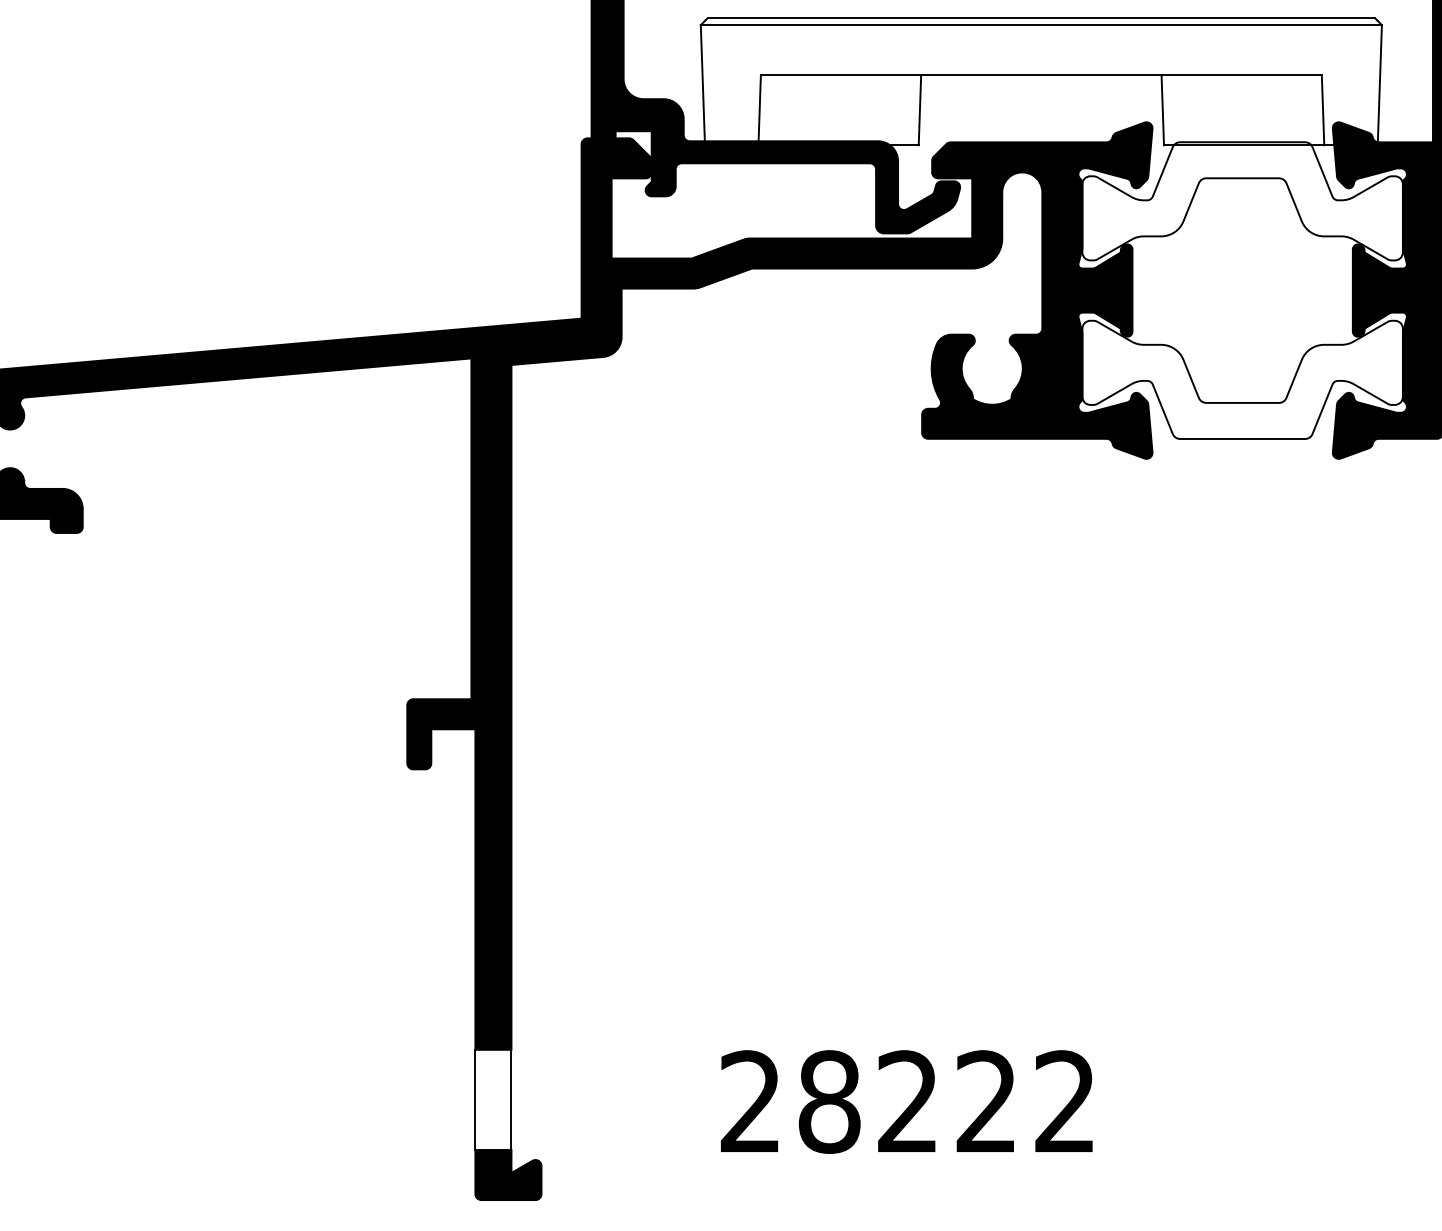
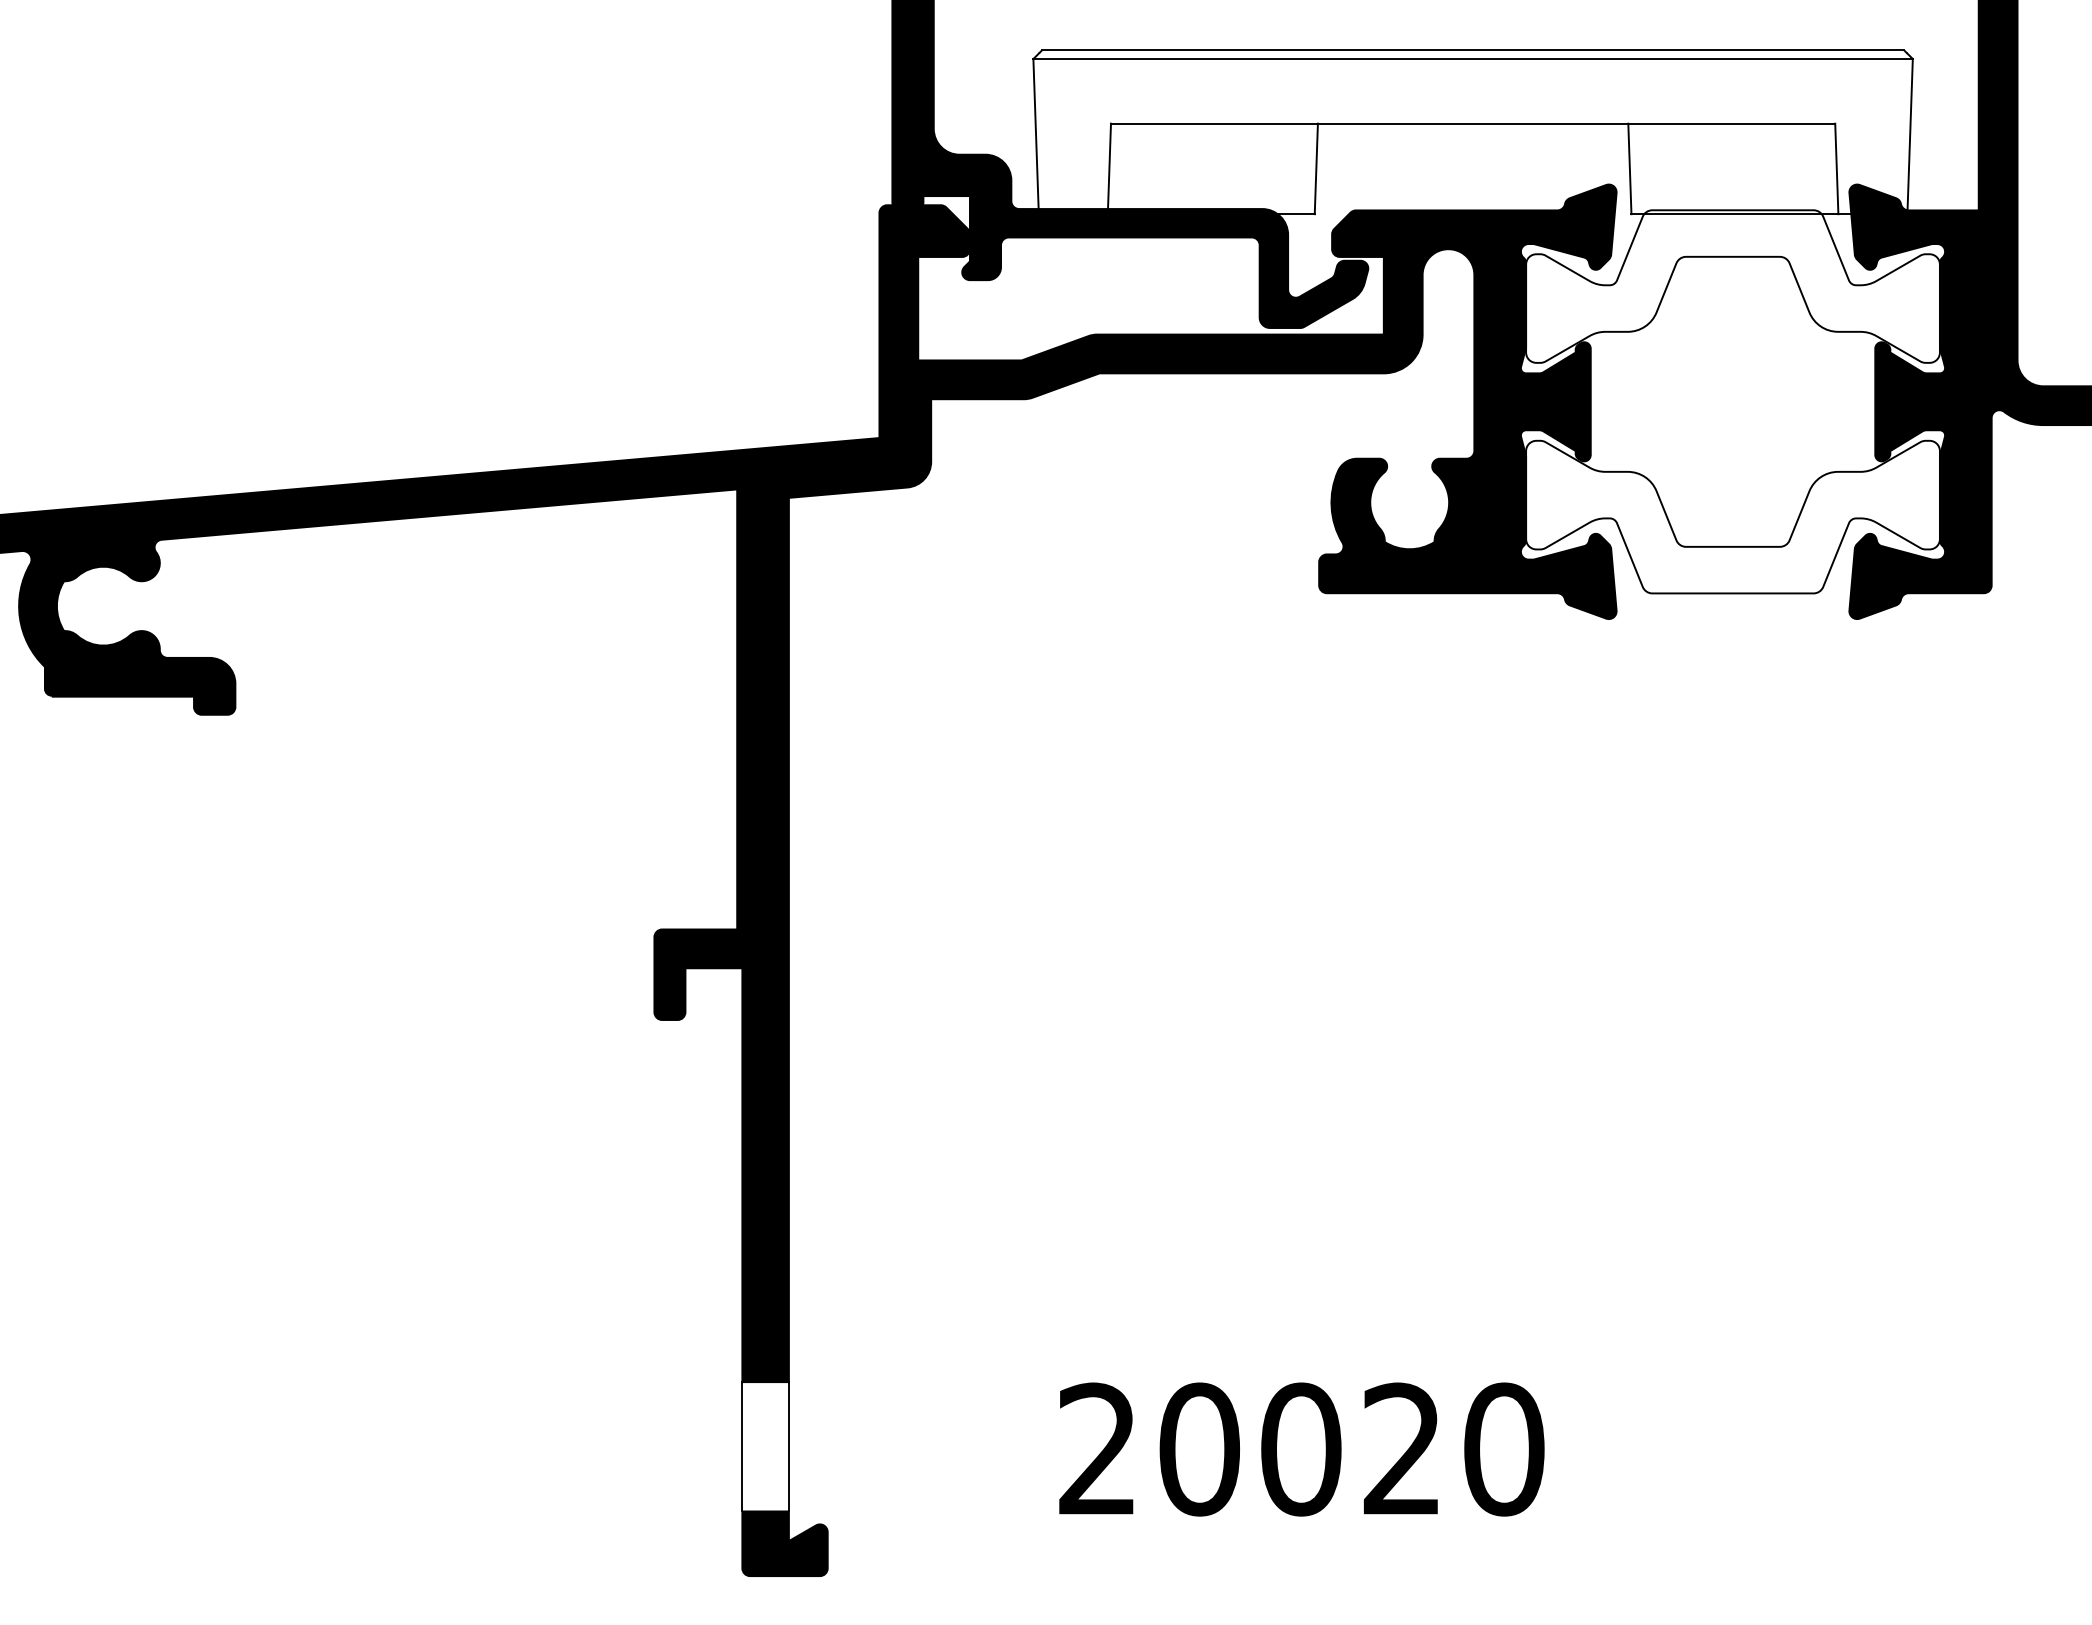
text: (947, 1102) -> (1351, 1449), 28222 -> 20020

